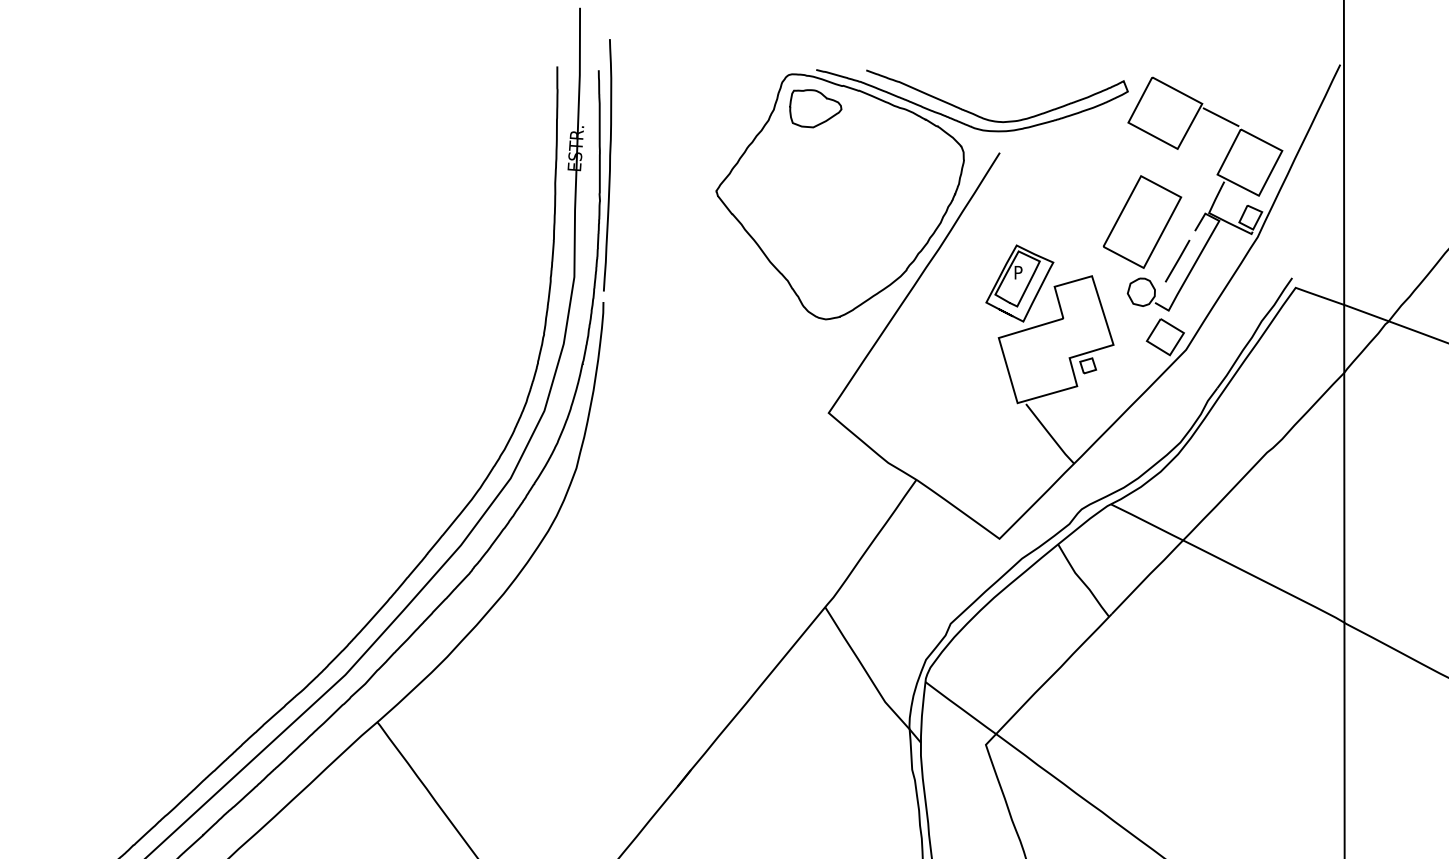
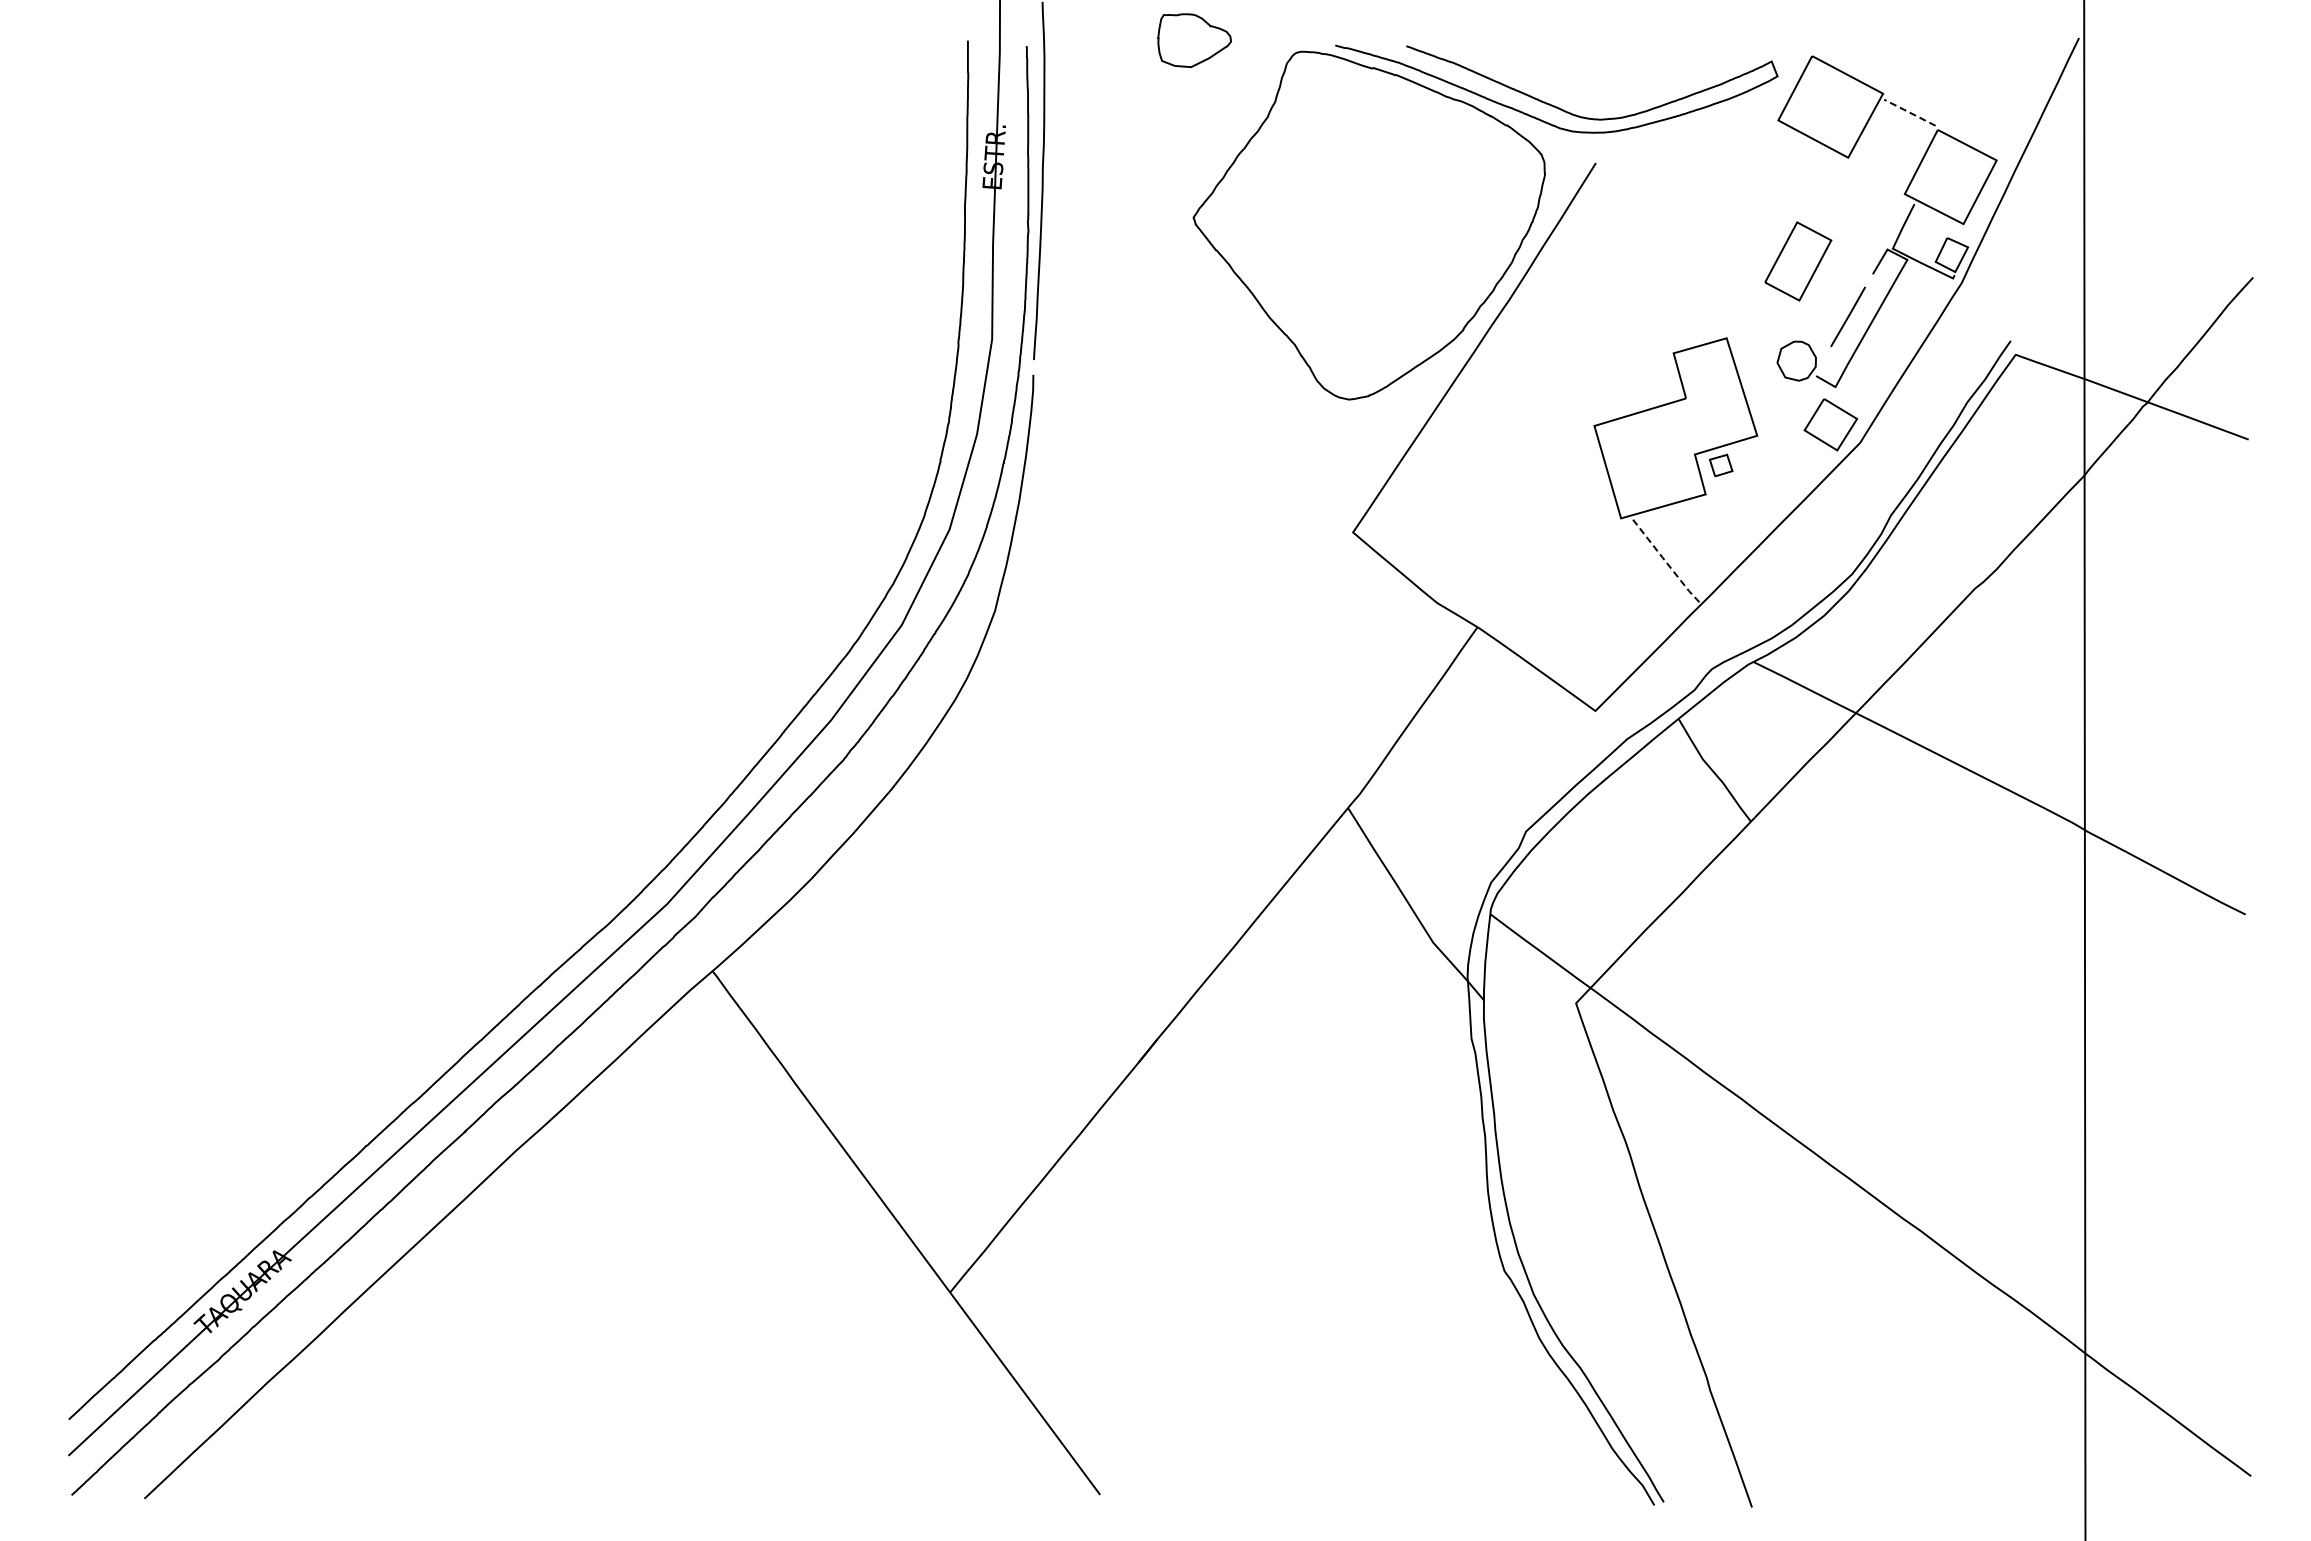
part: (815, 108) -> (1194, 40), moved
line: (1220, 117) -> (1909, 112), solid -> dashed
part: (1142, 222) -> (1798, 261), size x0.6
part: (1019, 283) -> (1623, 348), removed
line: (1049, 434) -> (1666, 563), solid -> dashed

